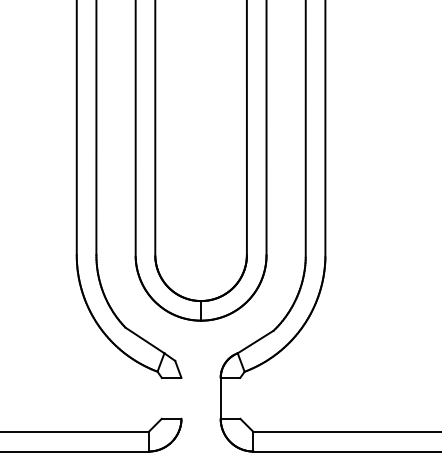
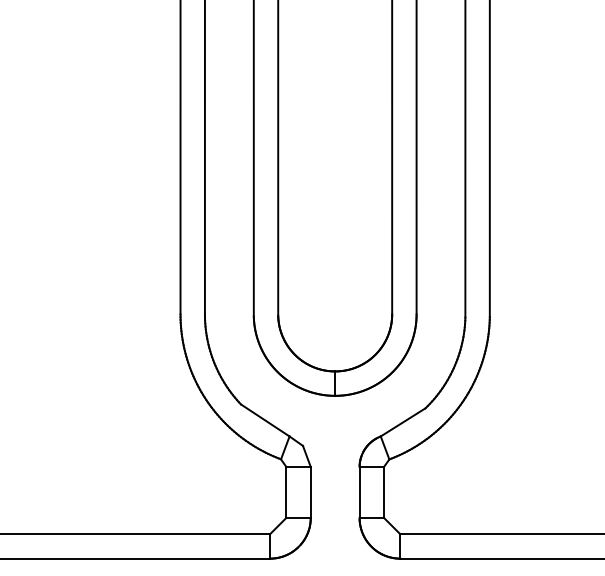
line: (161, 397) -> (286, 491), added
line: (181, 397) -> (310, 491), added
line: (240, 397) -> (384, 491), added

